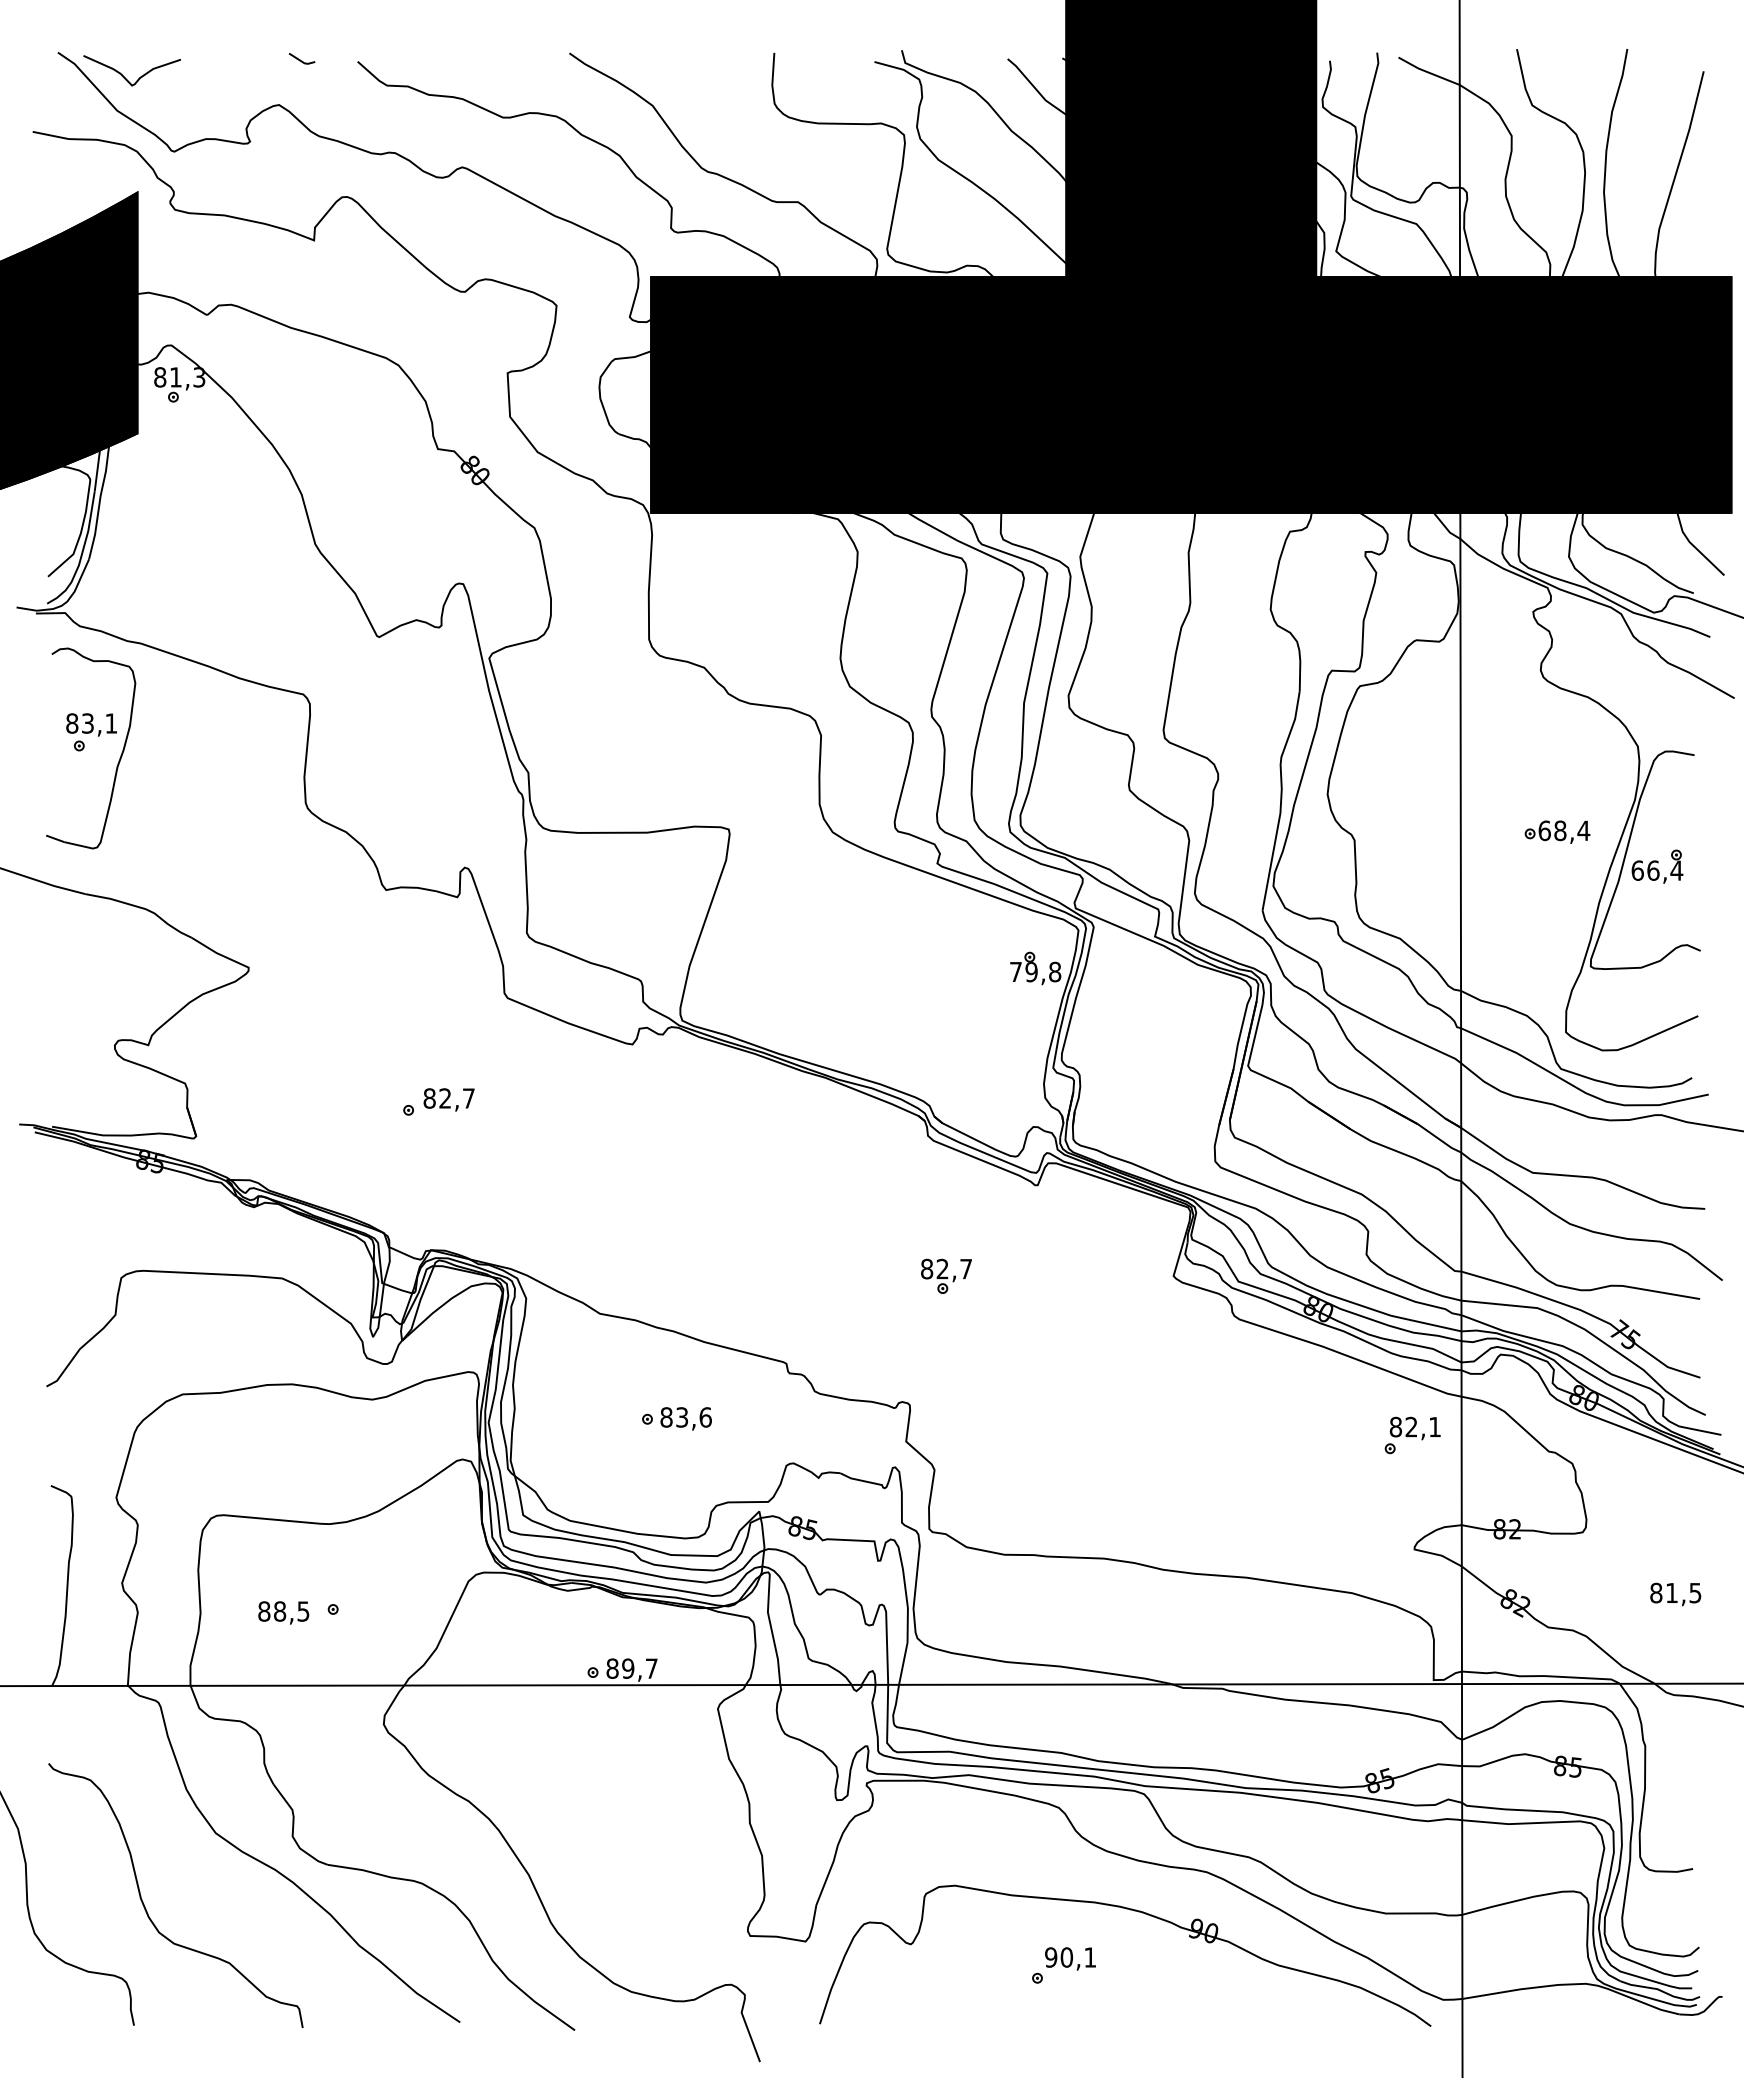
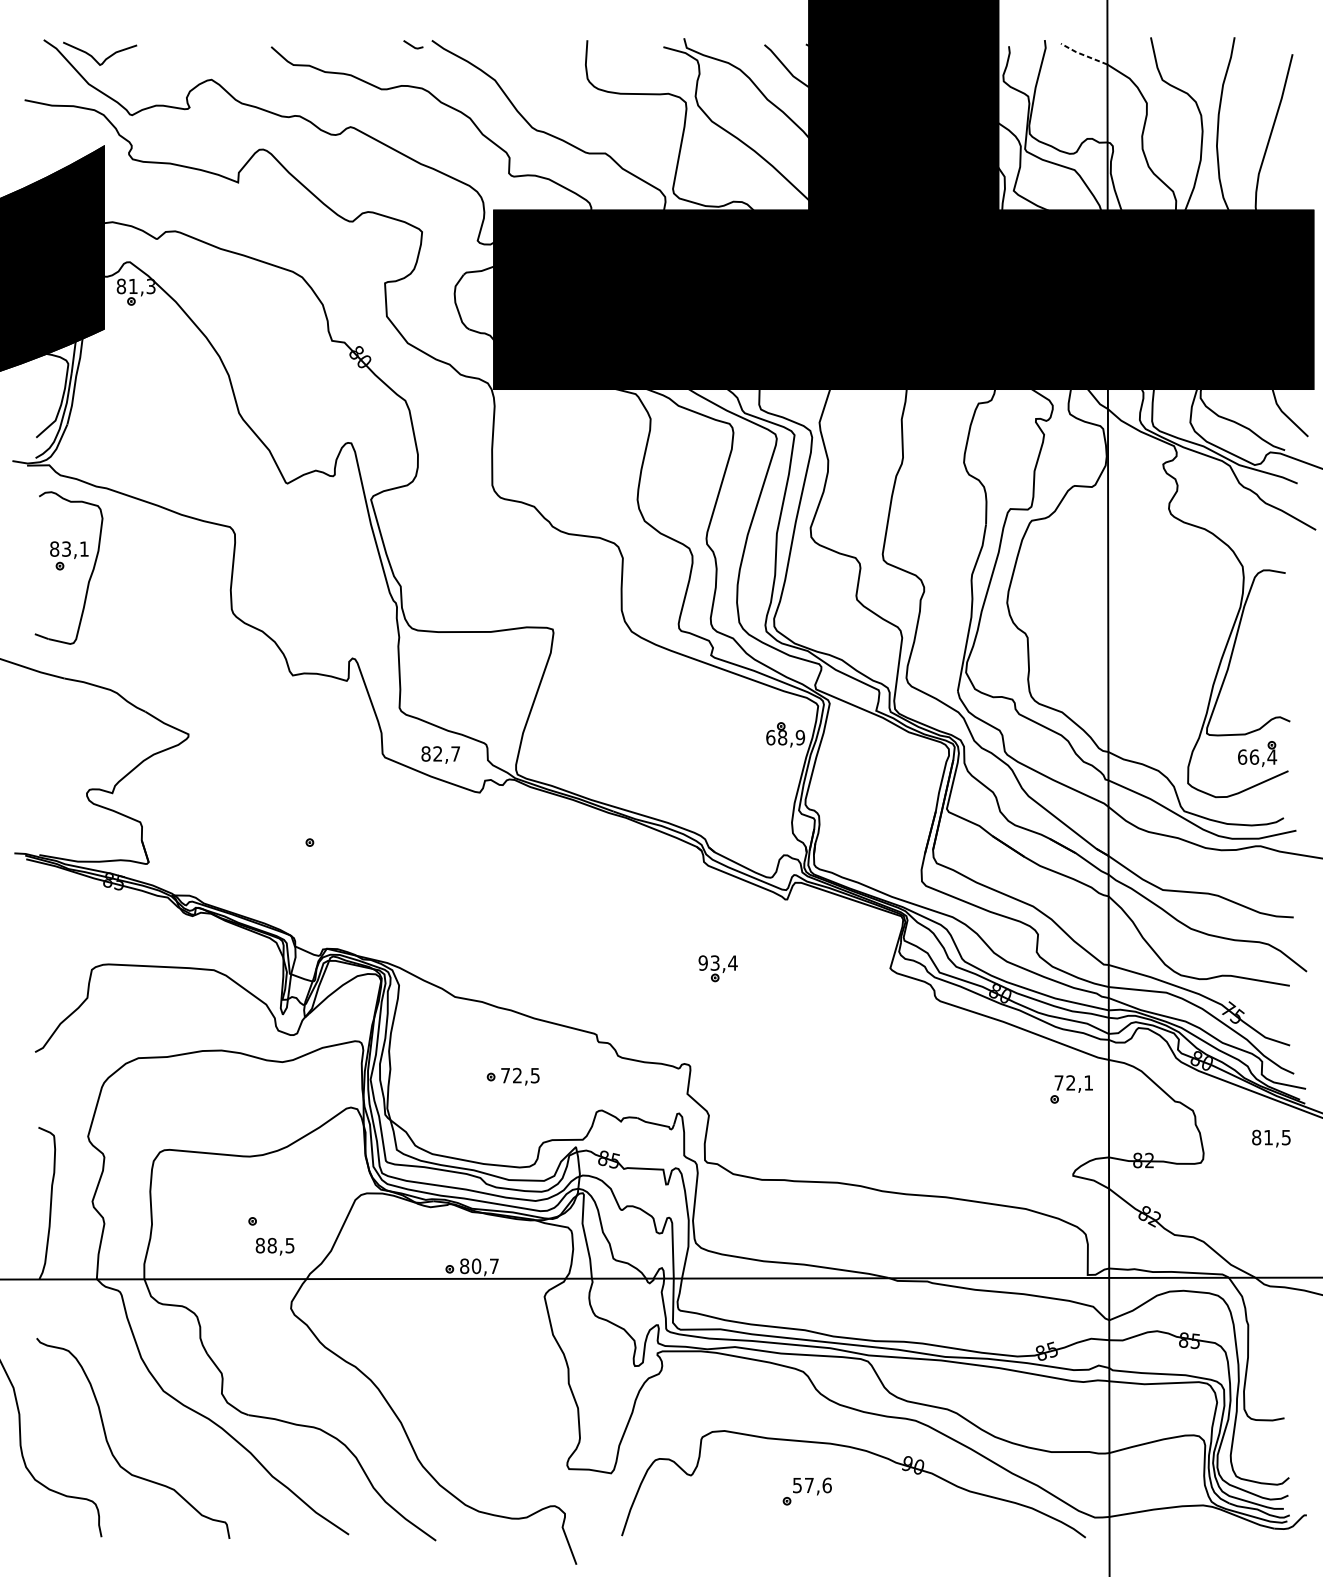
line: (300, 59) -> (412, 45), moved
line: (1427, 72) -> (1083, 55), solid -> dashed
part: (1557, 831) -> (1181, 631), removed
part: (1657, 866) -> (1257, 753), moved
text: (1035, 971) -> (785, 737), 79,8 -> 68,9
text: (448, 1099) -> (440, 754), moved
text: (946, 1269) -> (718, 963), 82,7 -> 93,4
text: (685, 1417) -> (519, 1075), 83,6 -> 72,5
text: (1395, 1426) -> (1058, 1082), 82,1 -> 72,1
text: (1675, 1594) -> (1271, 1138), moved
text: (283, 1612) -> (274, 1246), moved
text: (628, 1668) -> (476, 1266), 89,7 -> 80,7
text: (1070, 1957) -> (812, 1485), 90,1 -> 57,6

